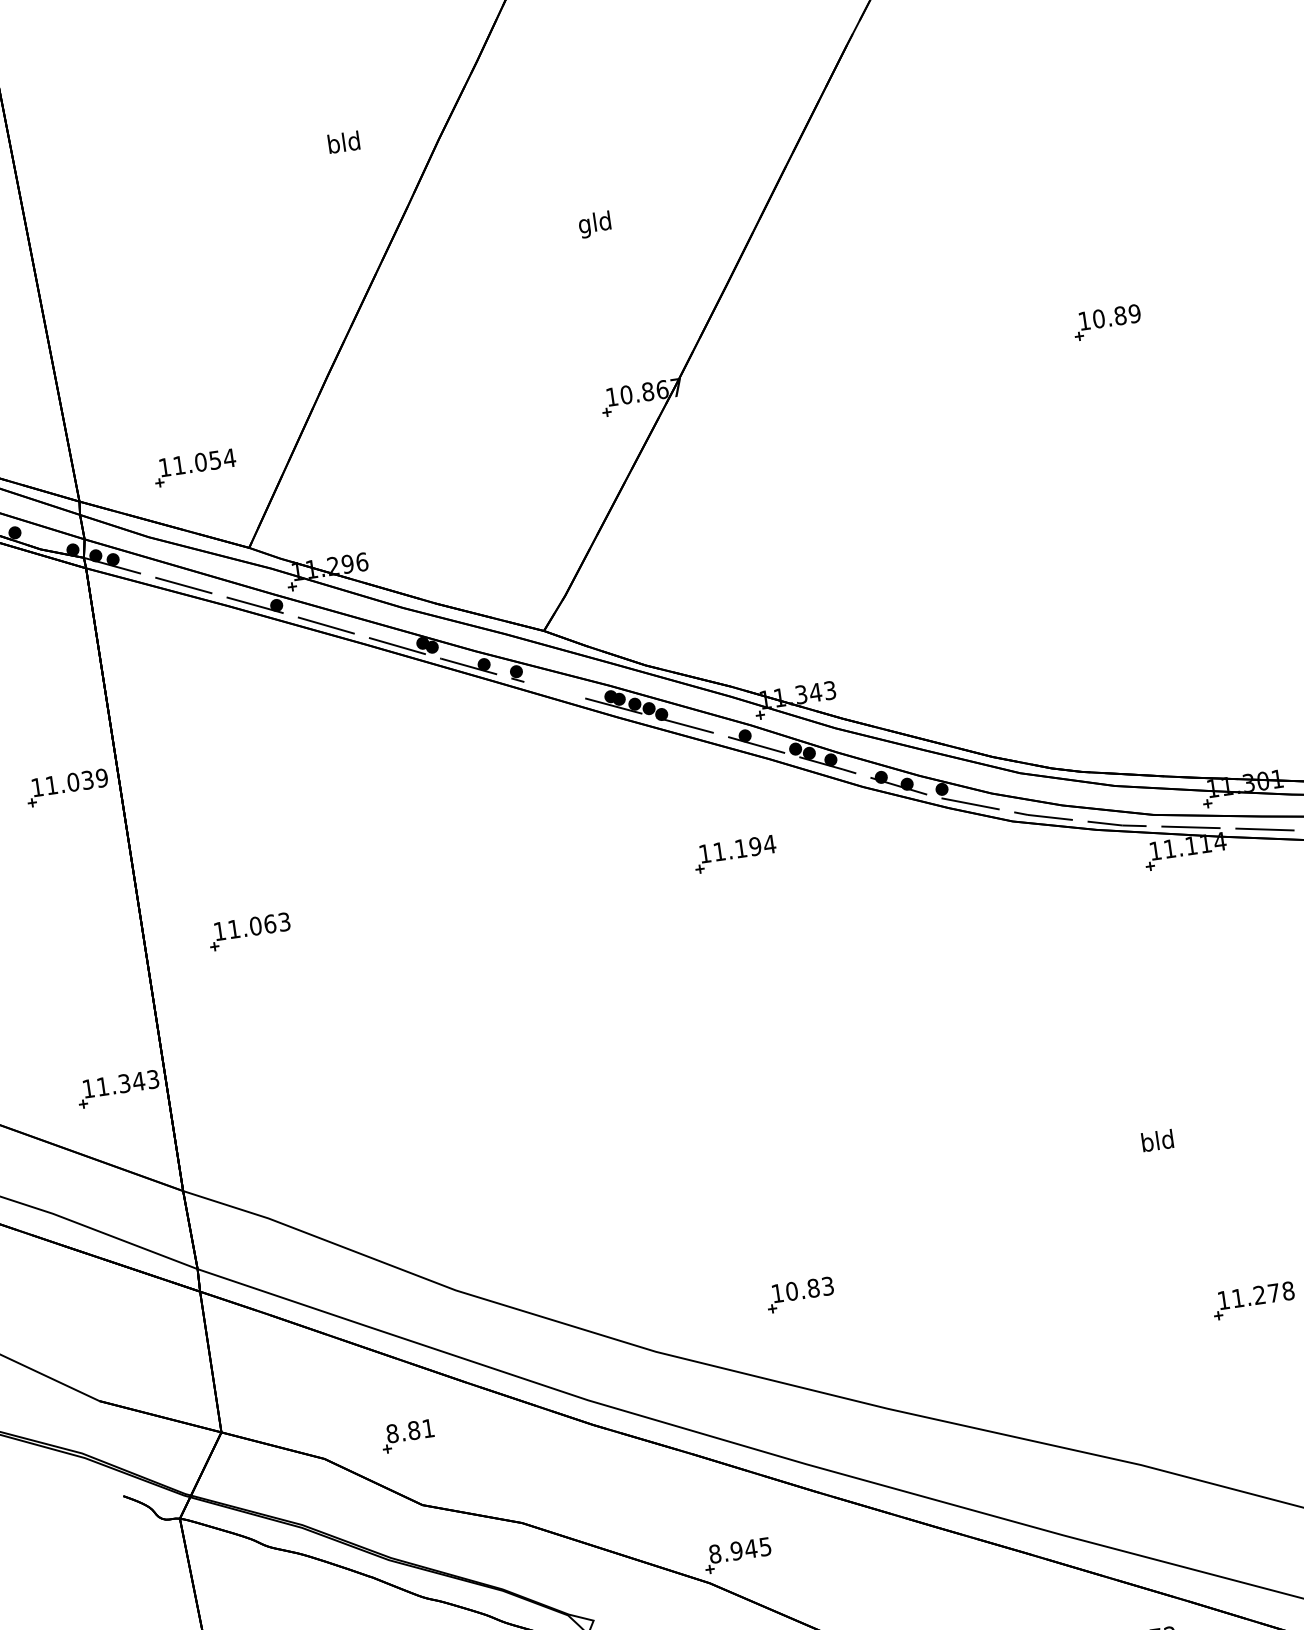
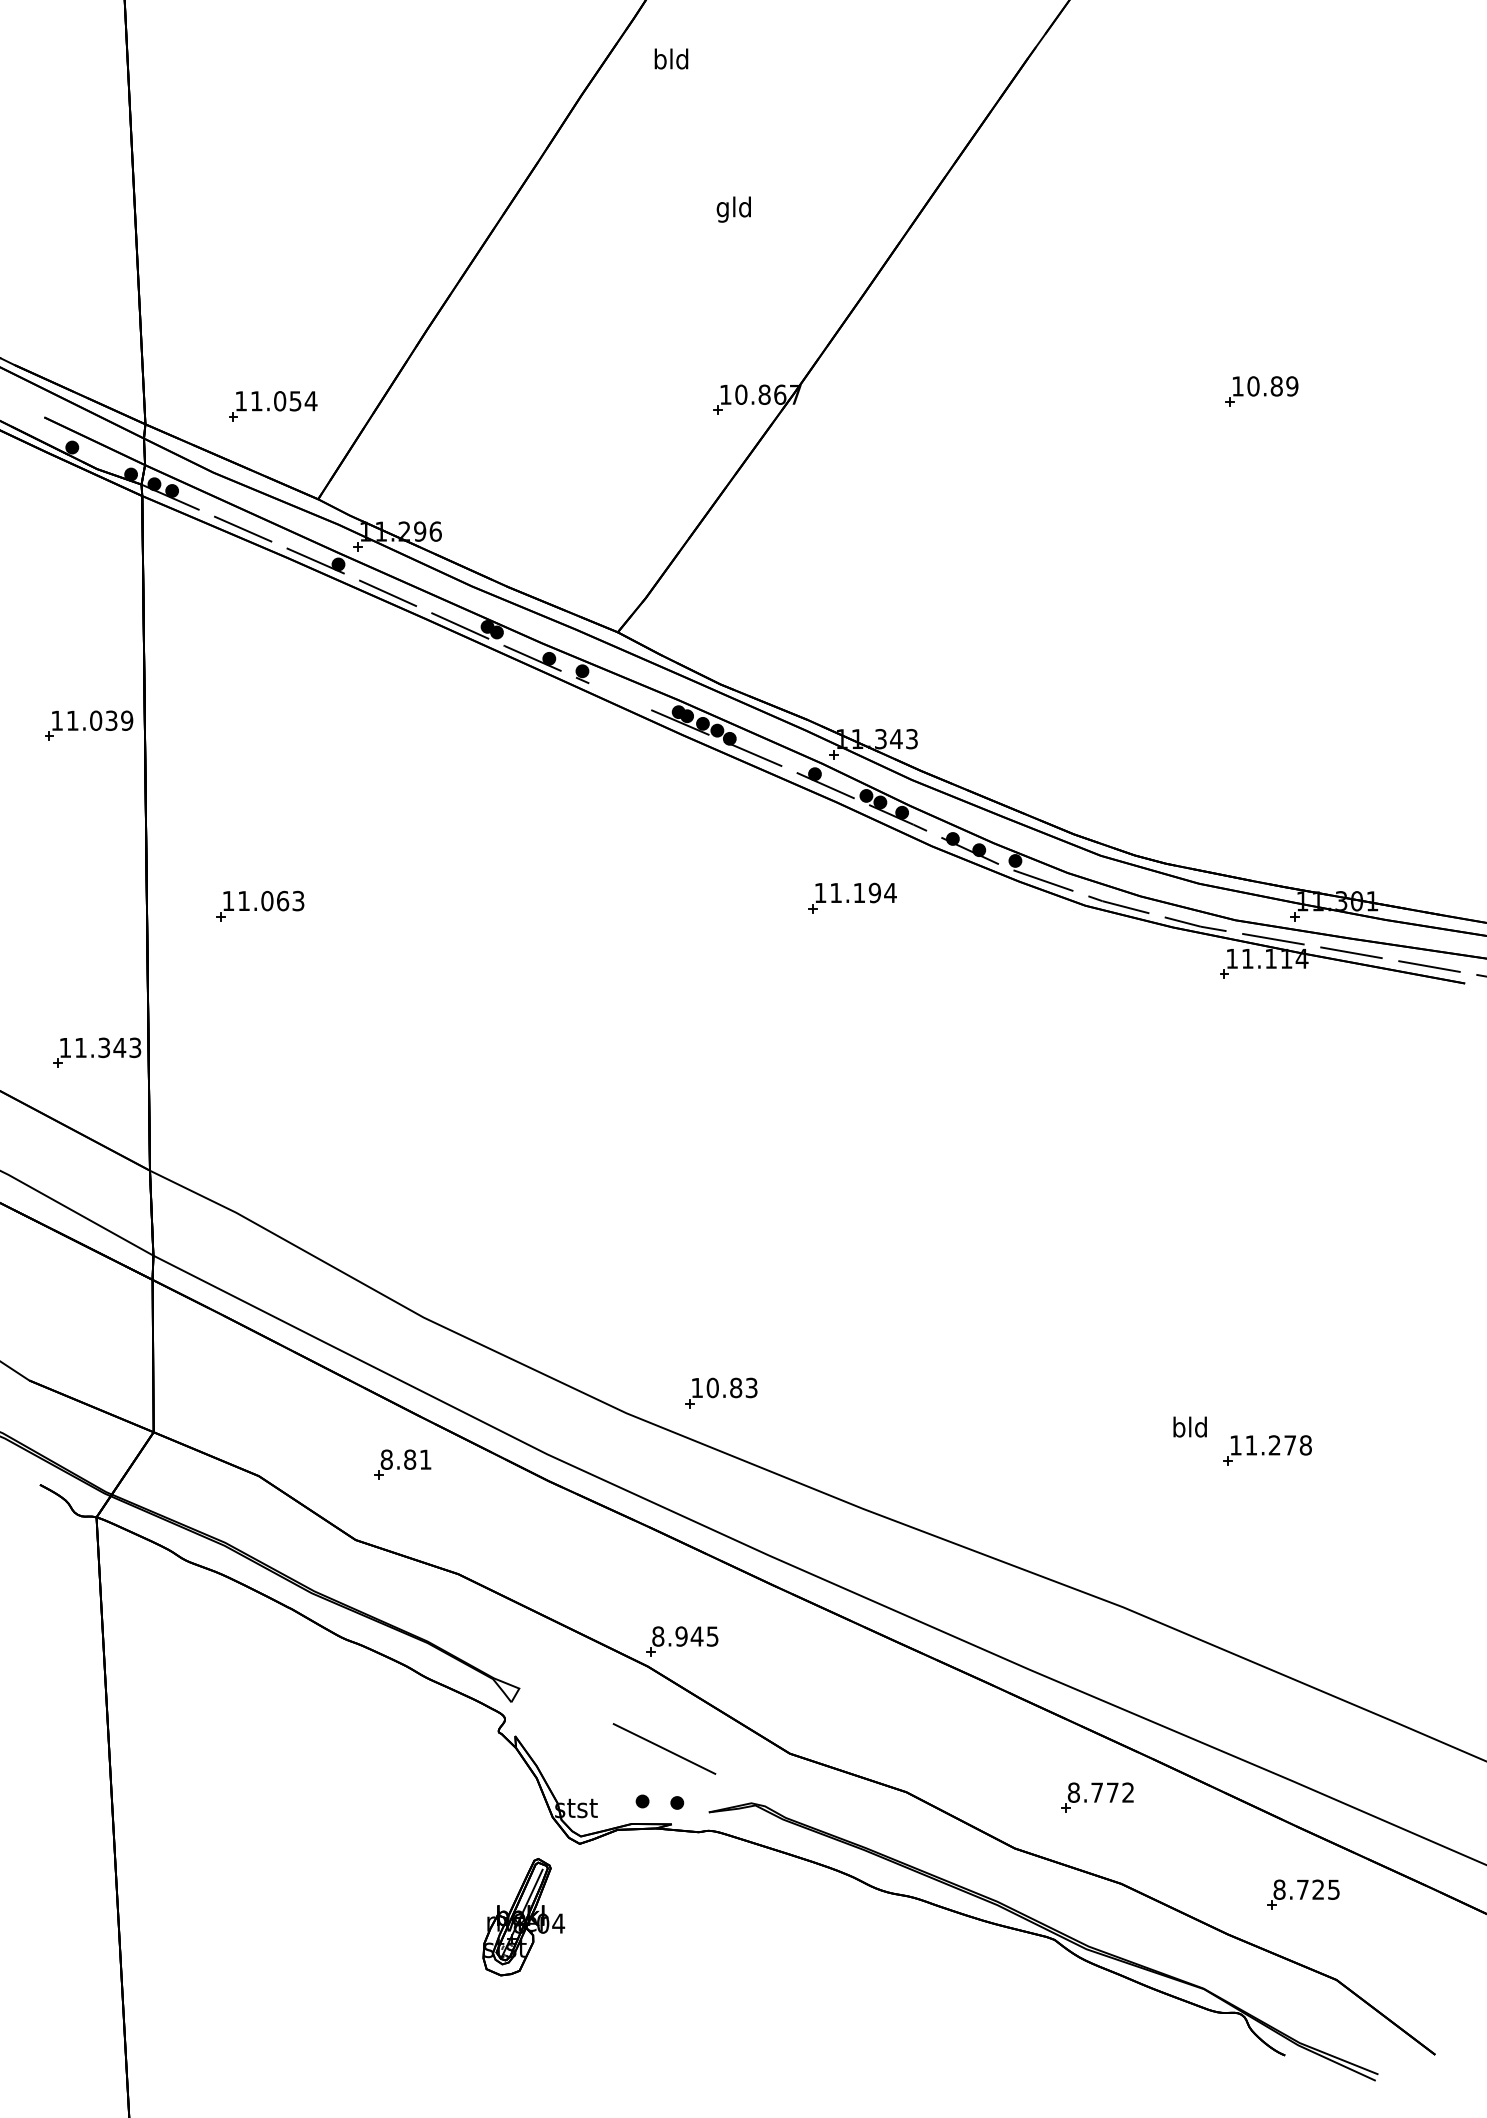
text: (343, 141) -> (671, 58), moved
part: (735, 853) -> (852, 897), moved
text: (1156, 1140) -> (1189, 1426), moved
part: (800, 1294) -> (721, 1392), moved
part: (407, 1435) -> (402, 1464), moved

